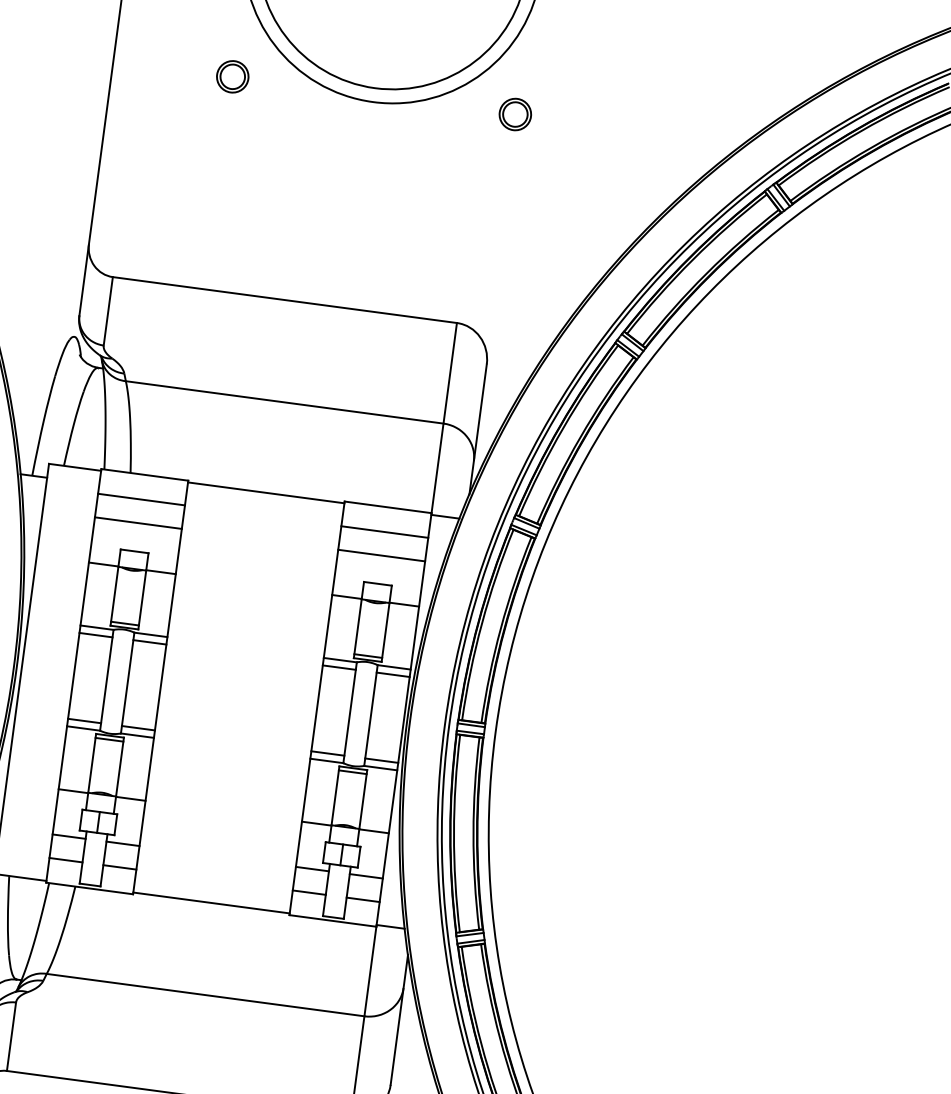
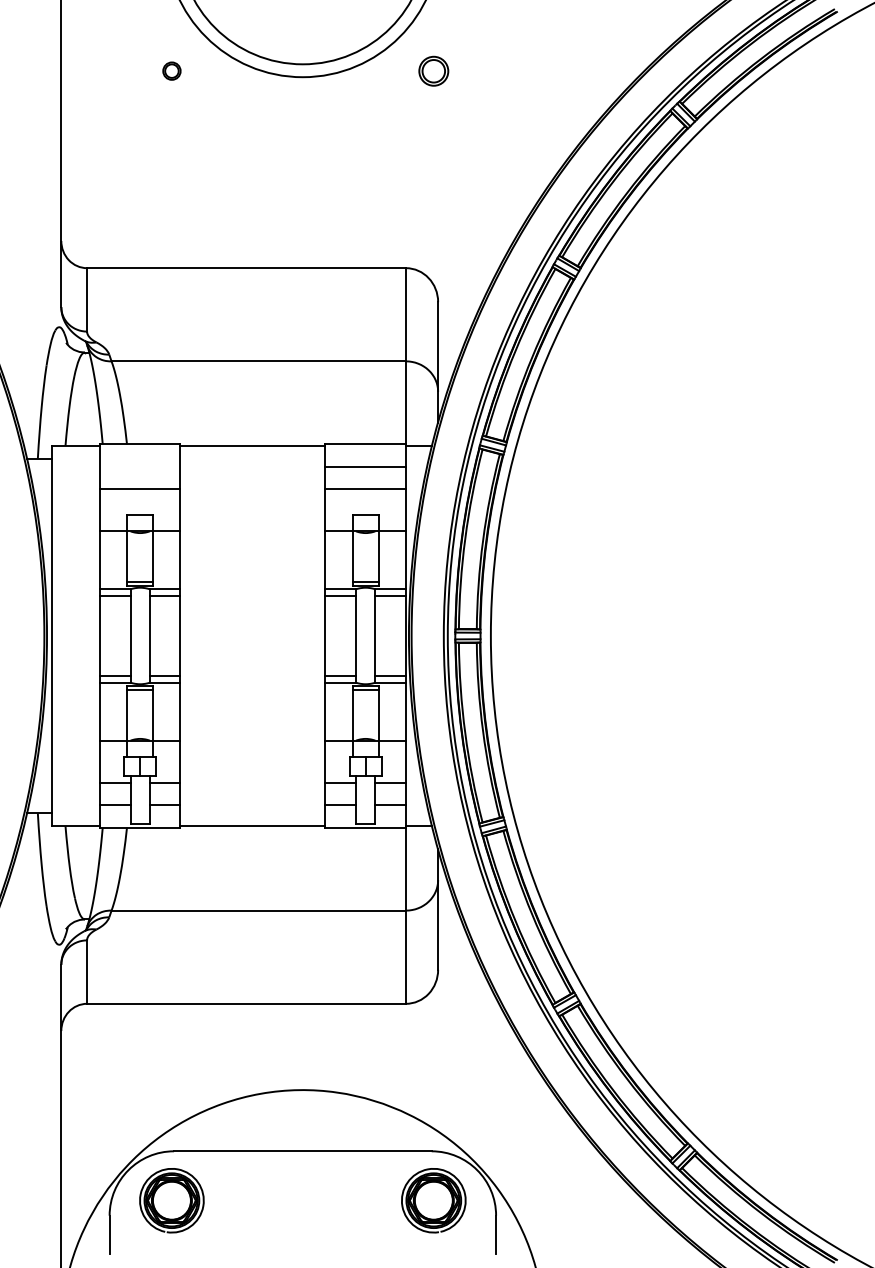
part: (232, 75) -> (171, 70), size x0.6
line: (140, 499) -> (139, 467), removed

